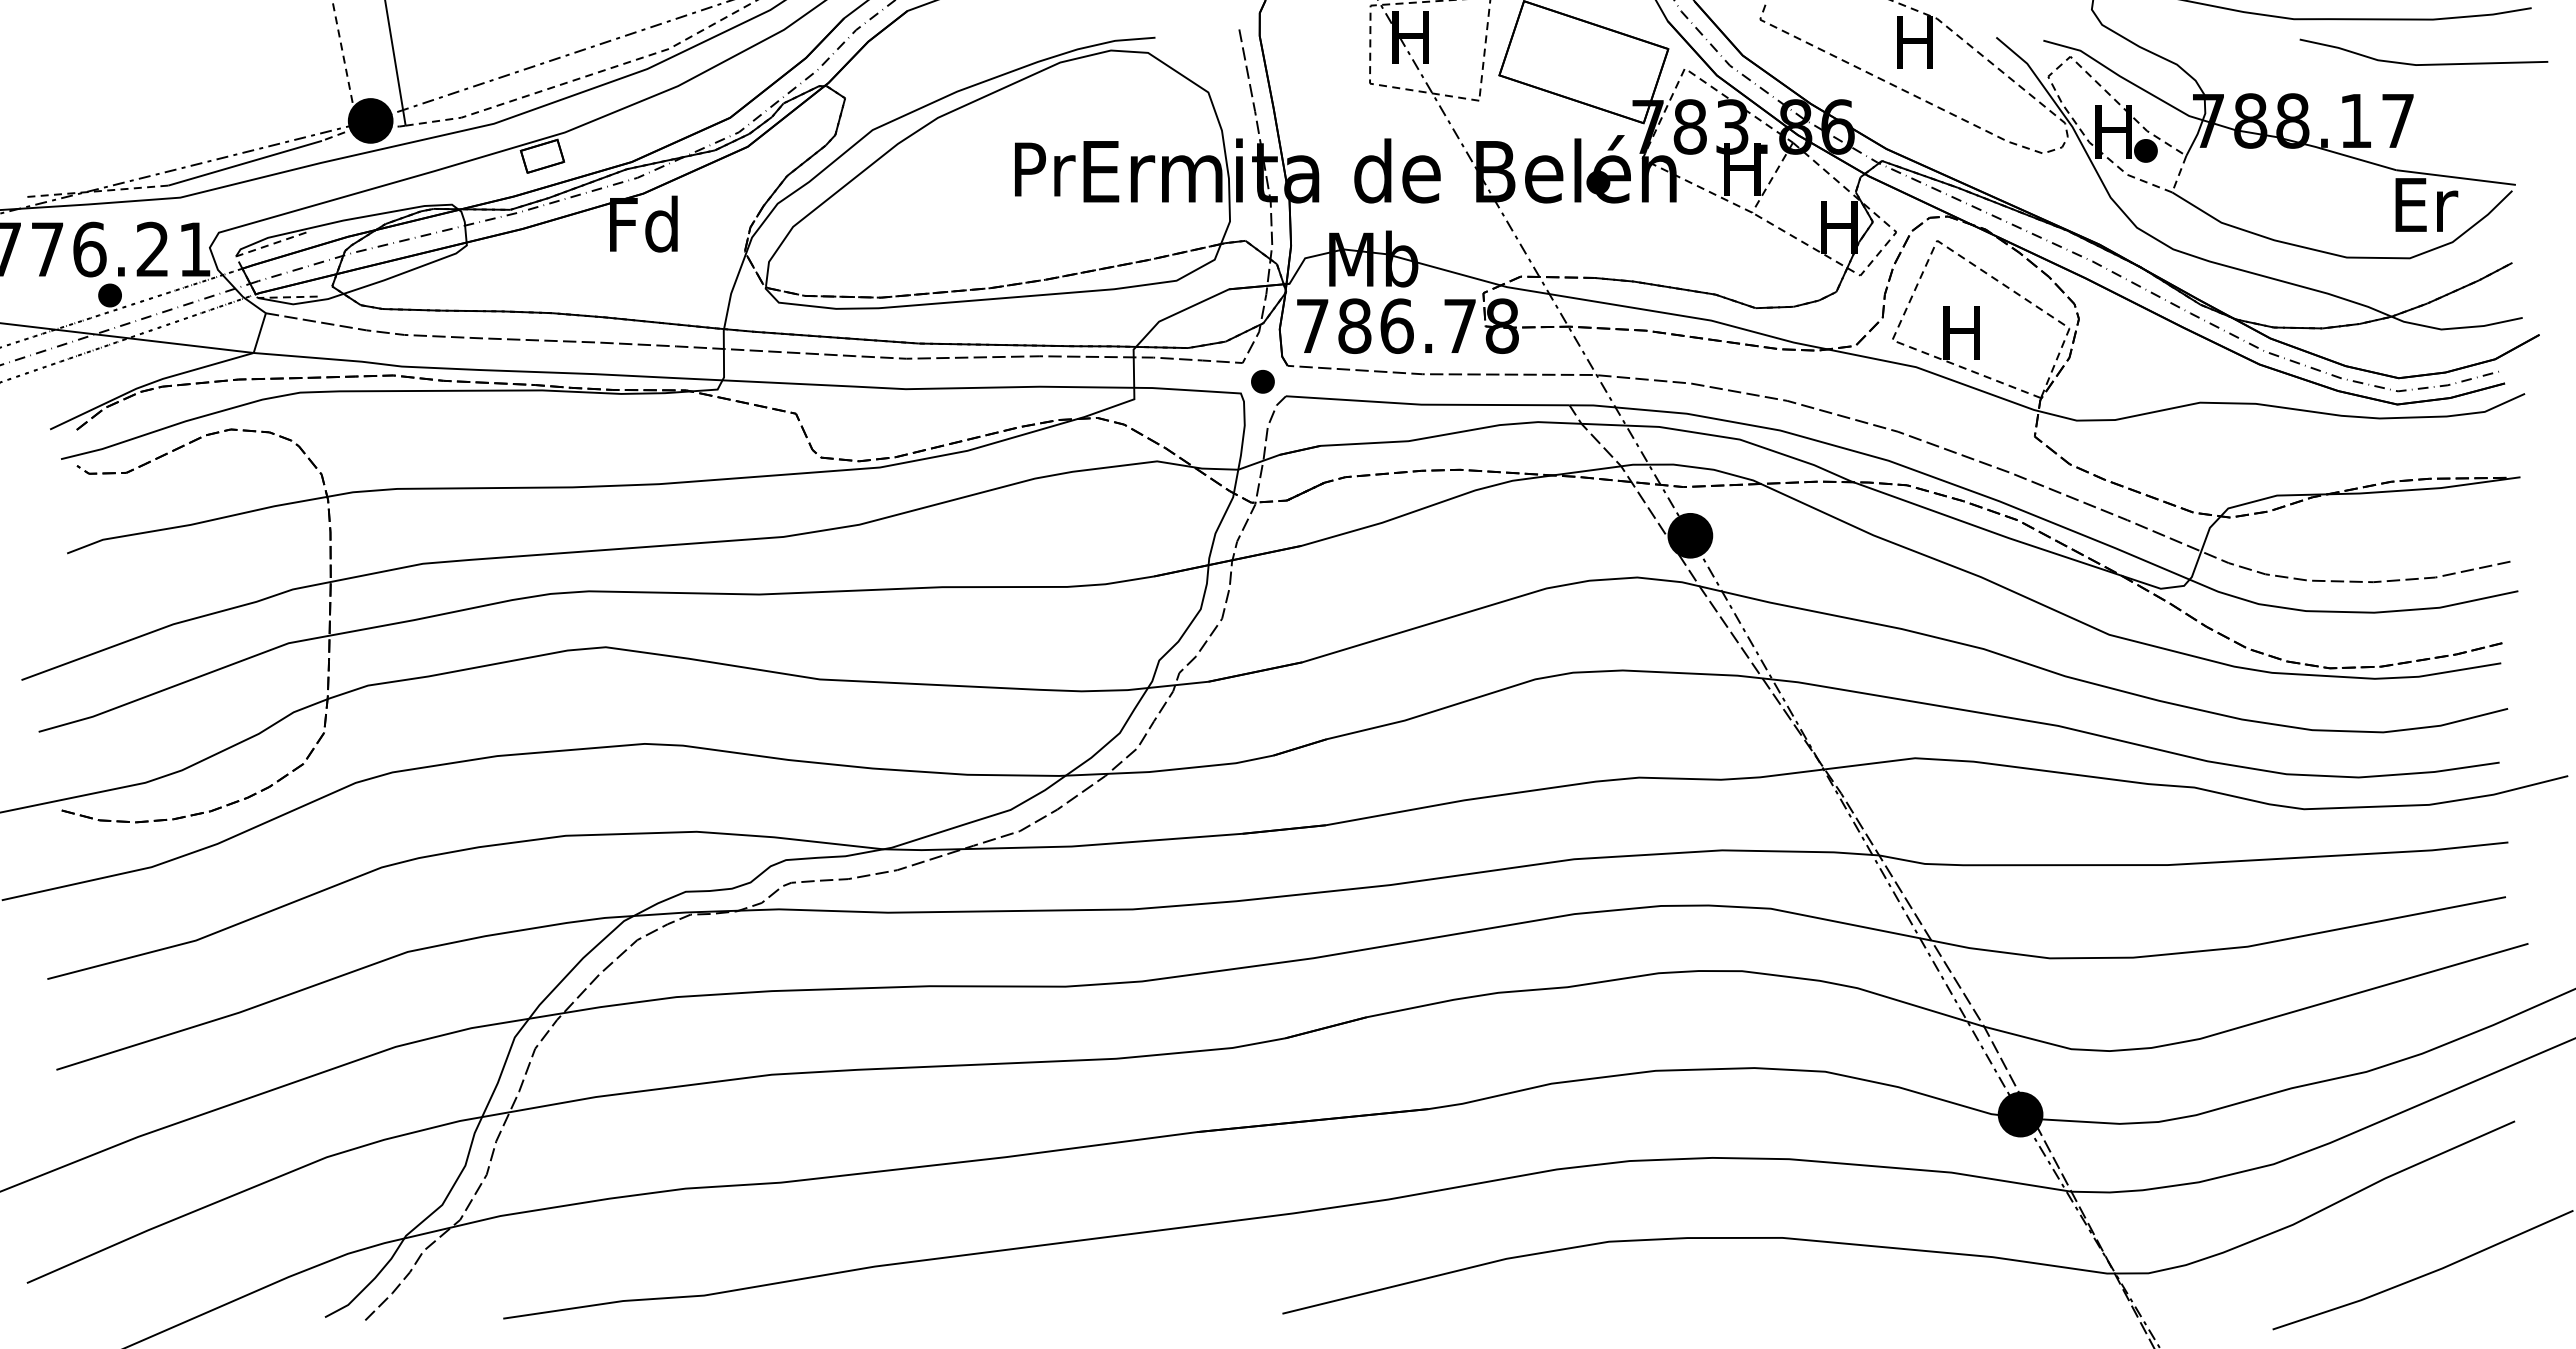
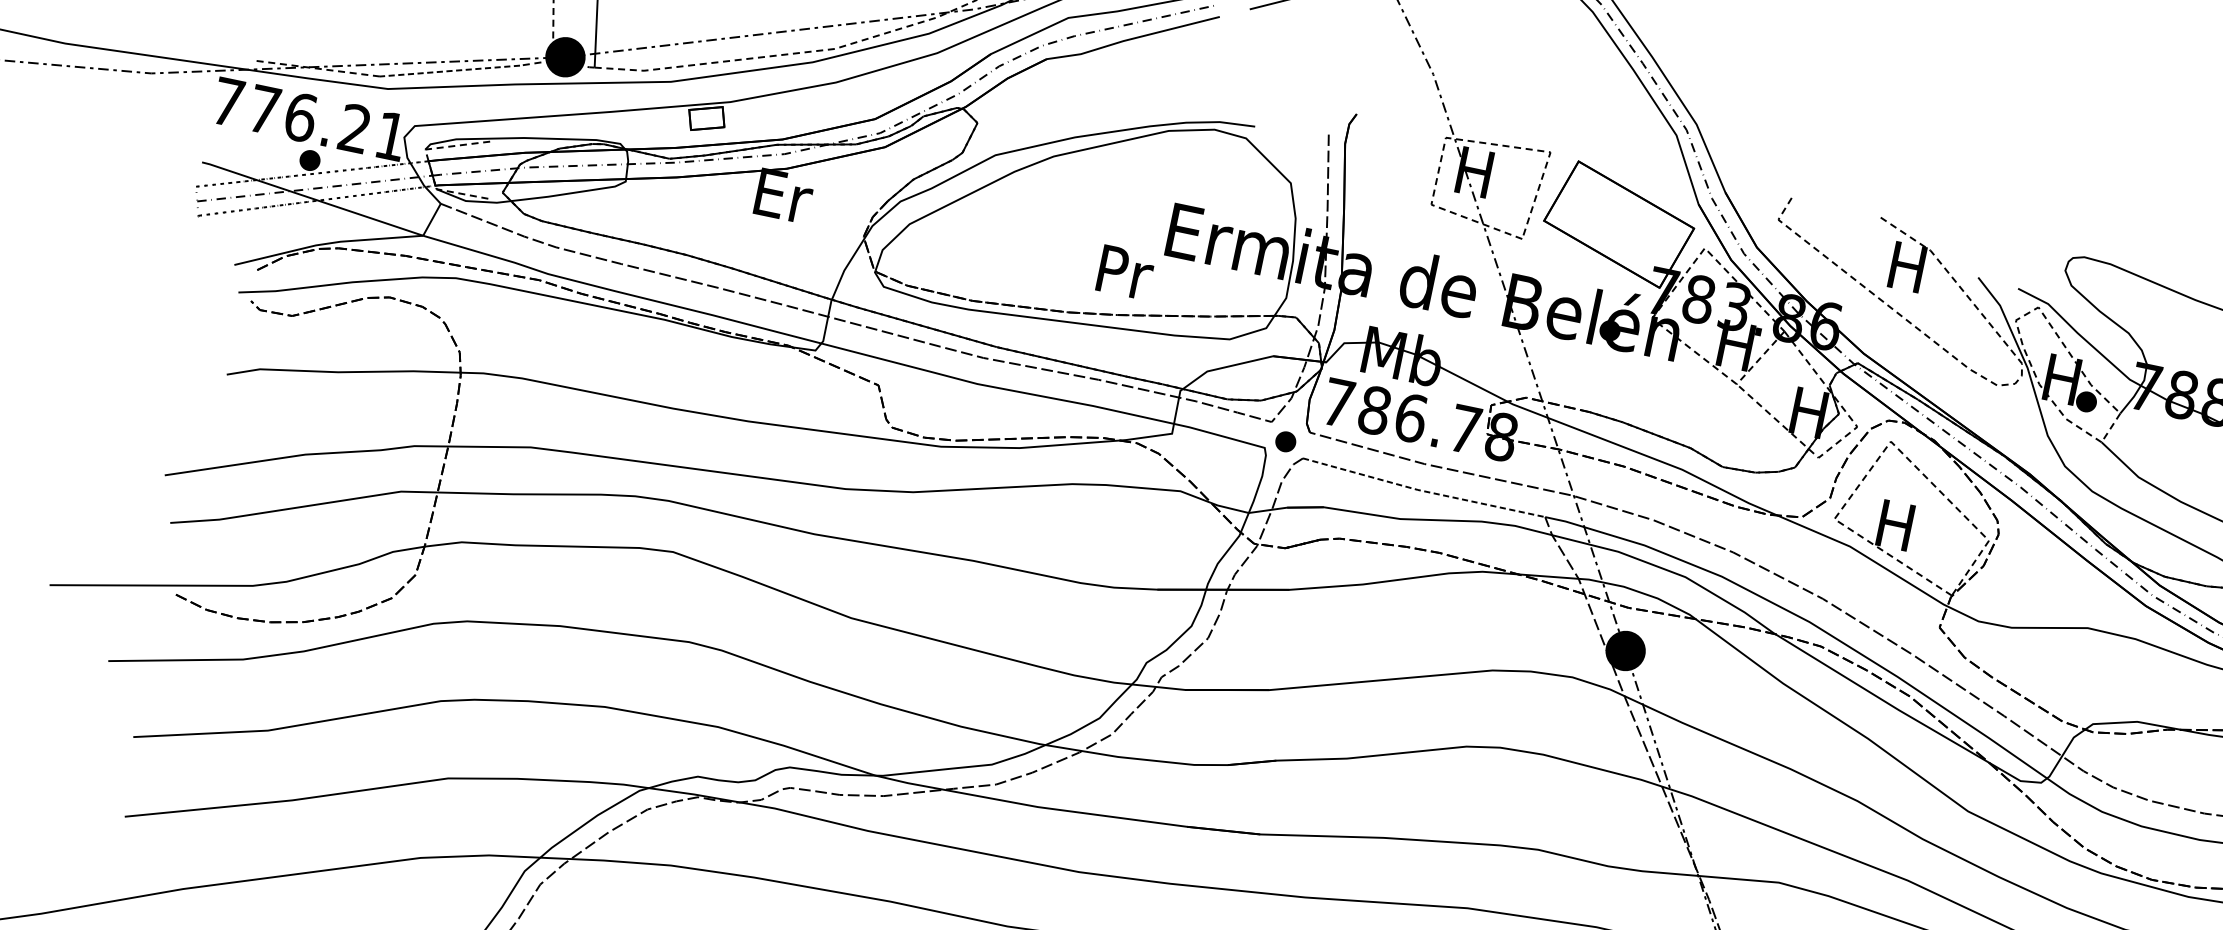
line: (245, 163) -> (450, 71), solid -> dashed
text: (1045, 169) -> (1126, 272), moved
text: (644, 223) -> (782, 194), Fd -> Er
line: (1427, 404) -> (1423, 490), solid -> dashed

